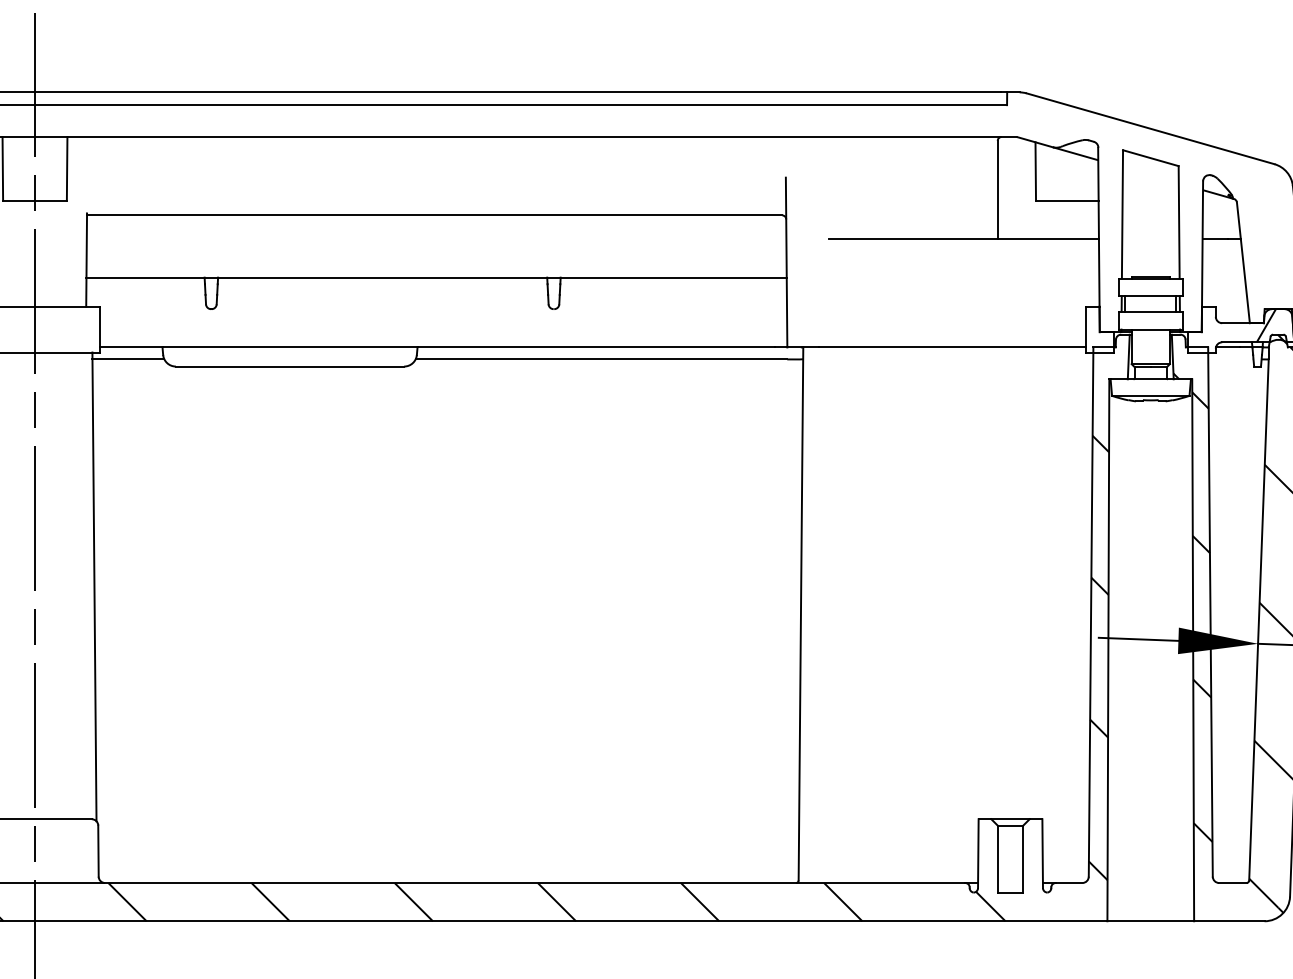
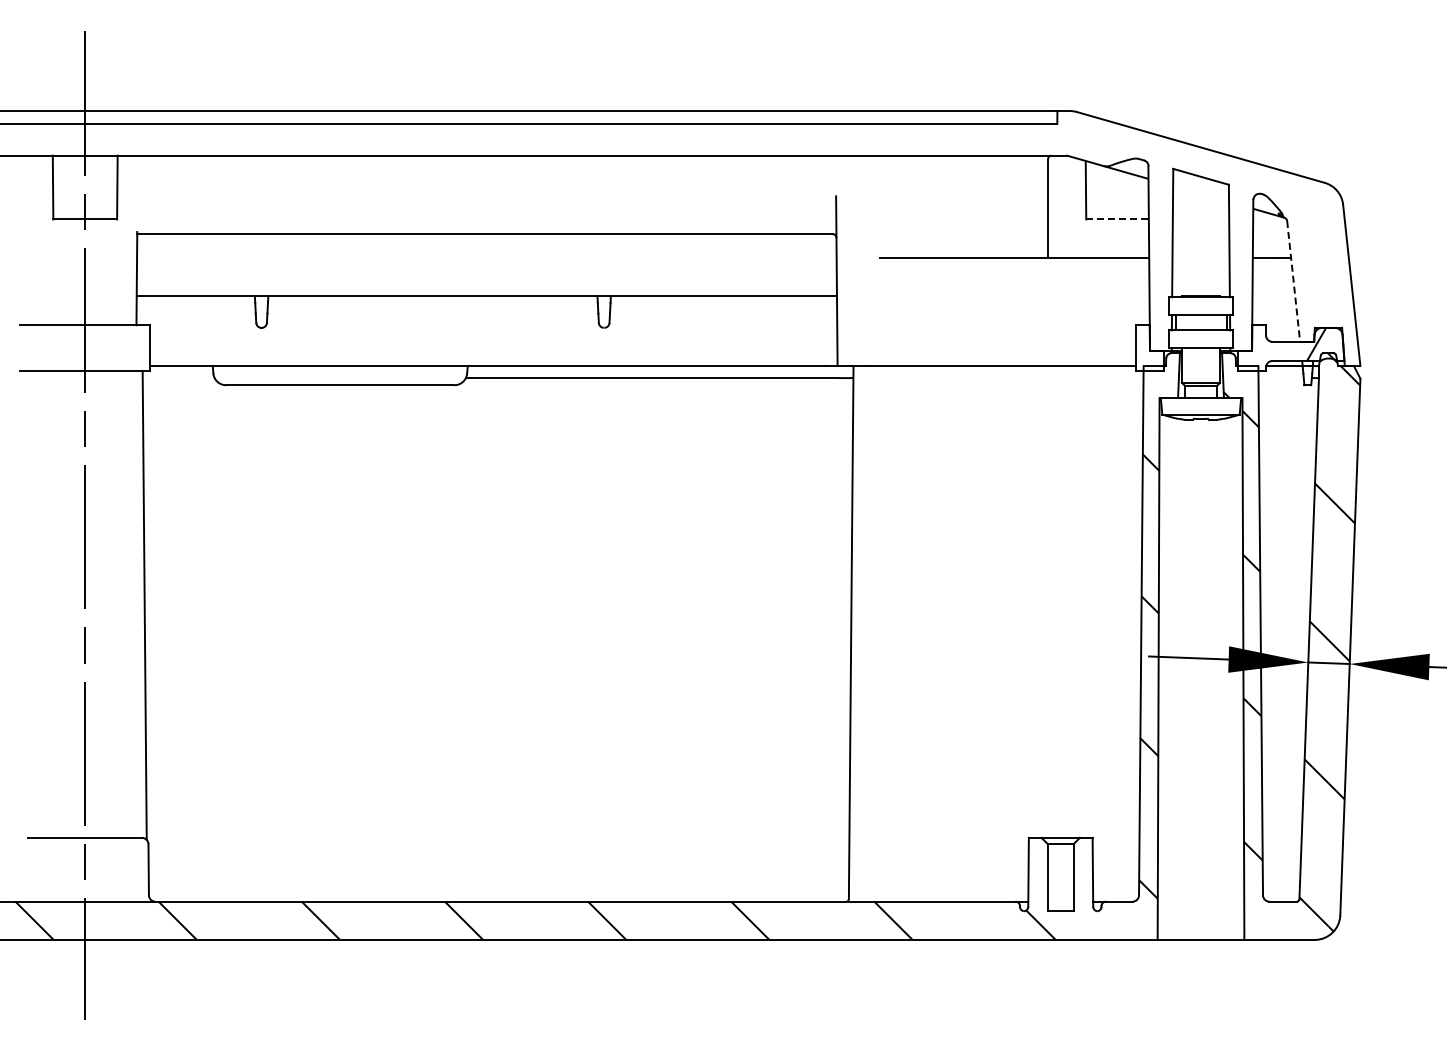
line: (1068, 200) -> (1118, 219), solid -> dashed
line: (1243, 262) -> (1293, 281), solid -> dashed
line: (128, 359) -> (178, 378), removed

